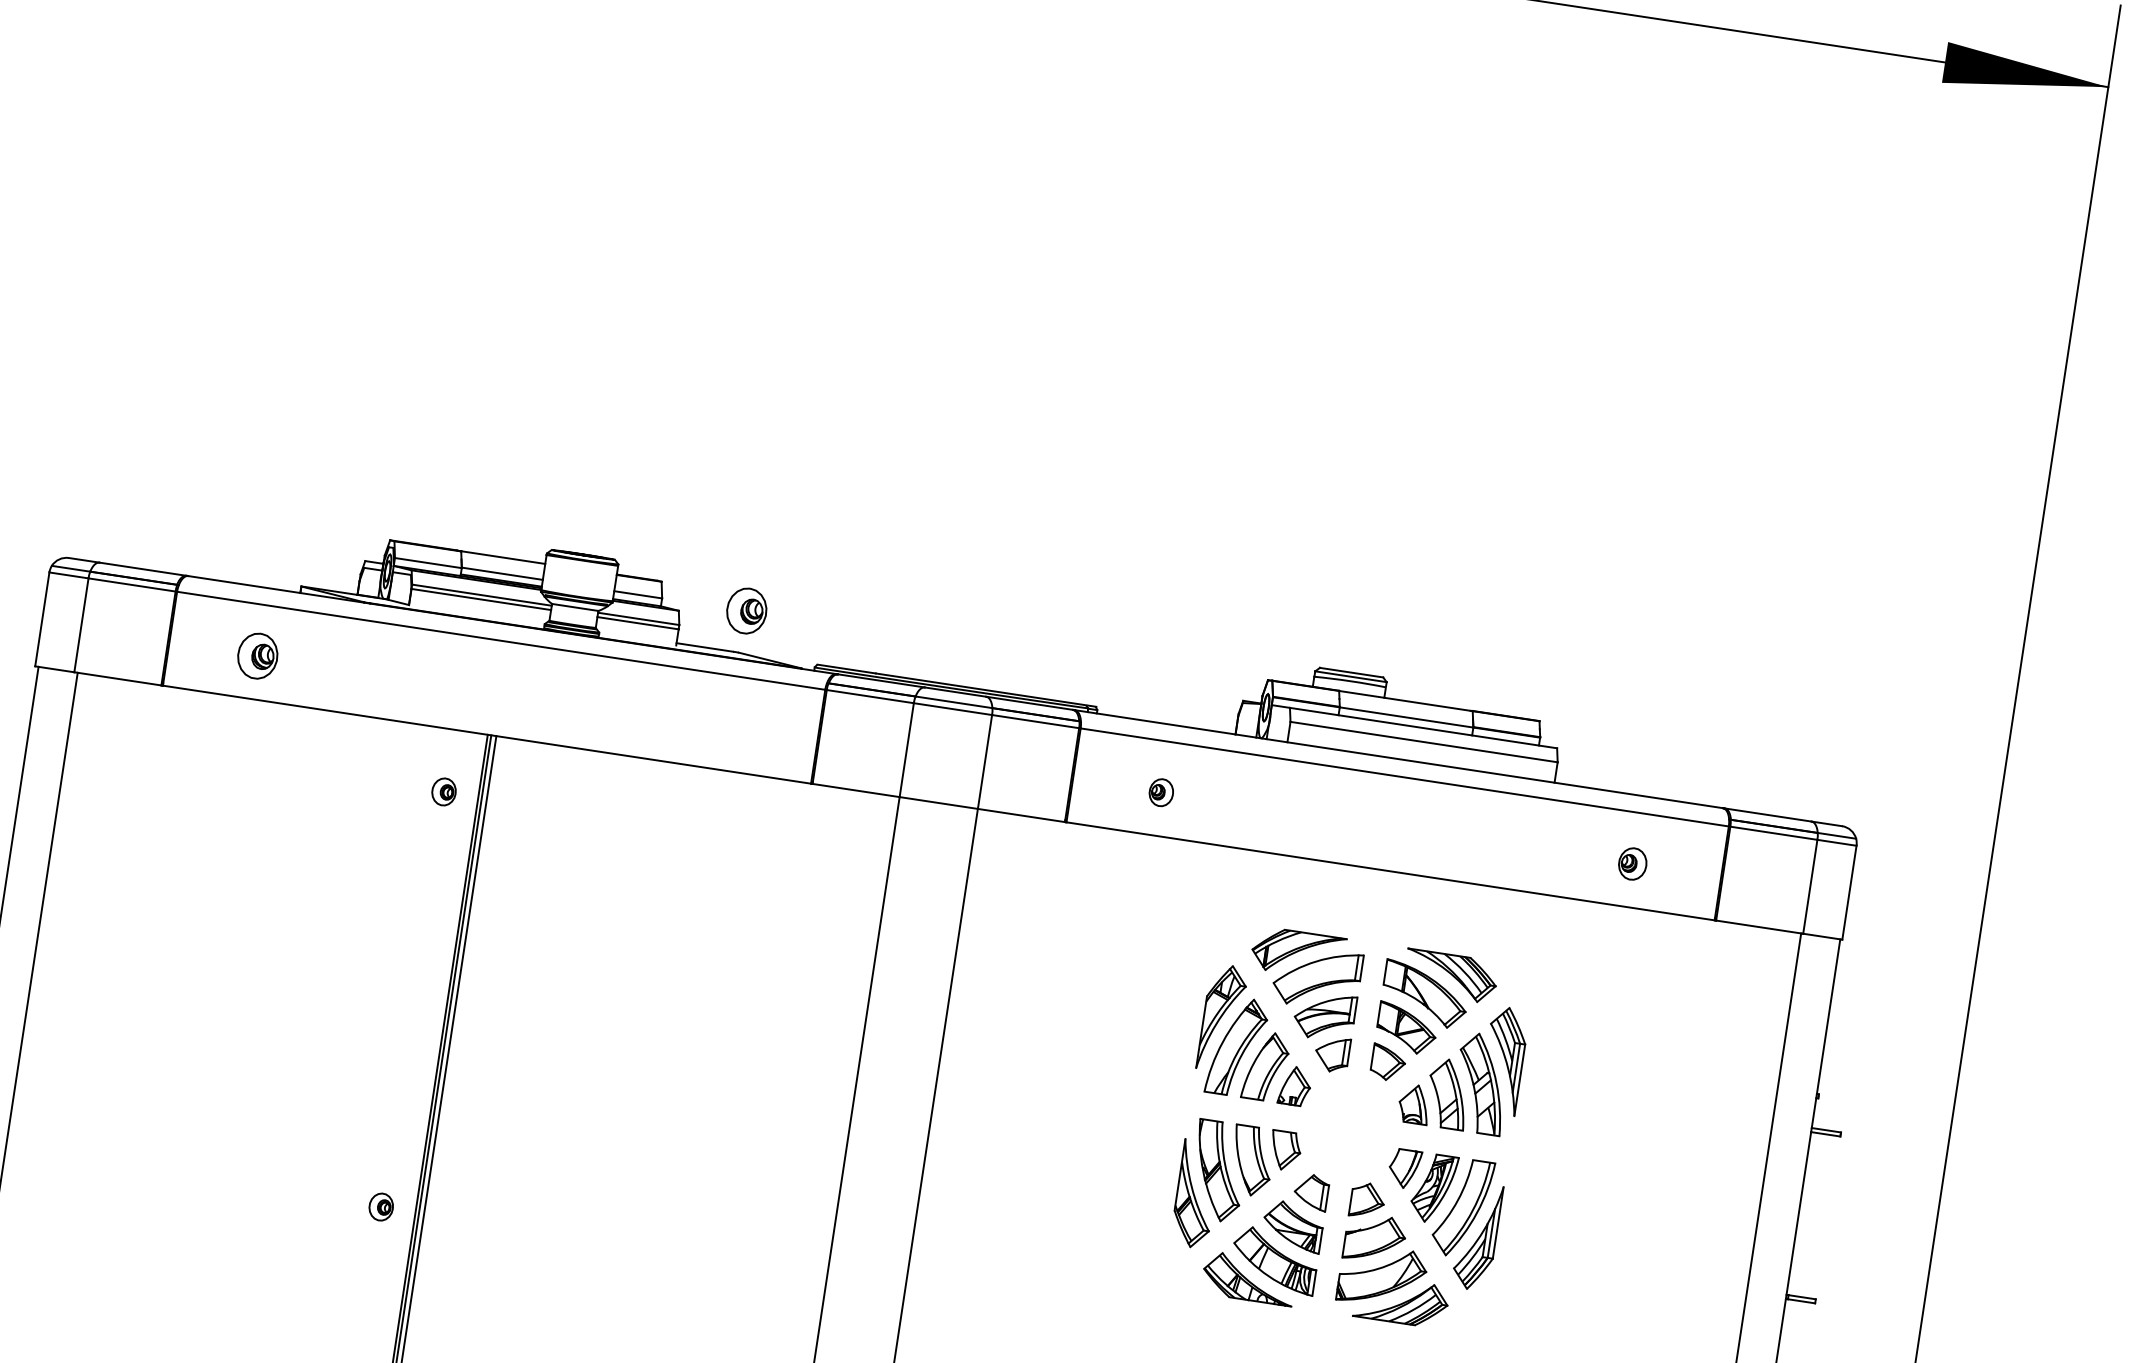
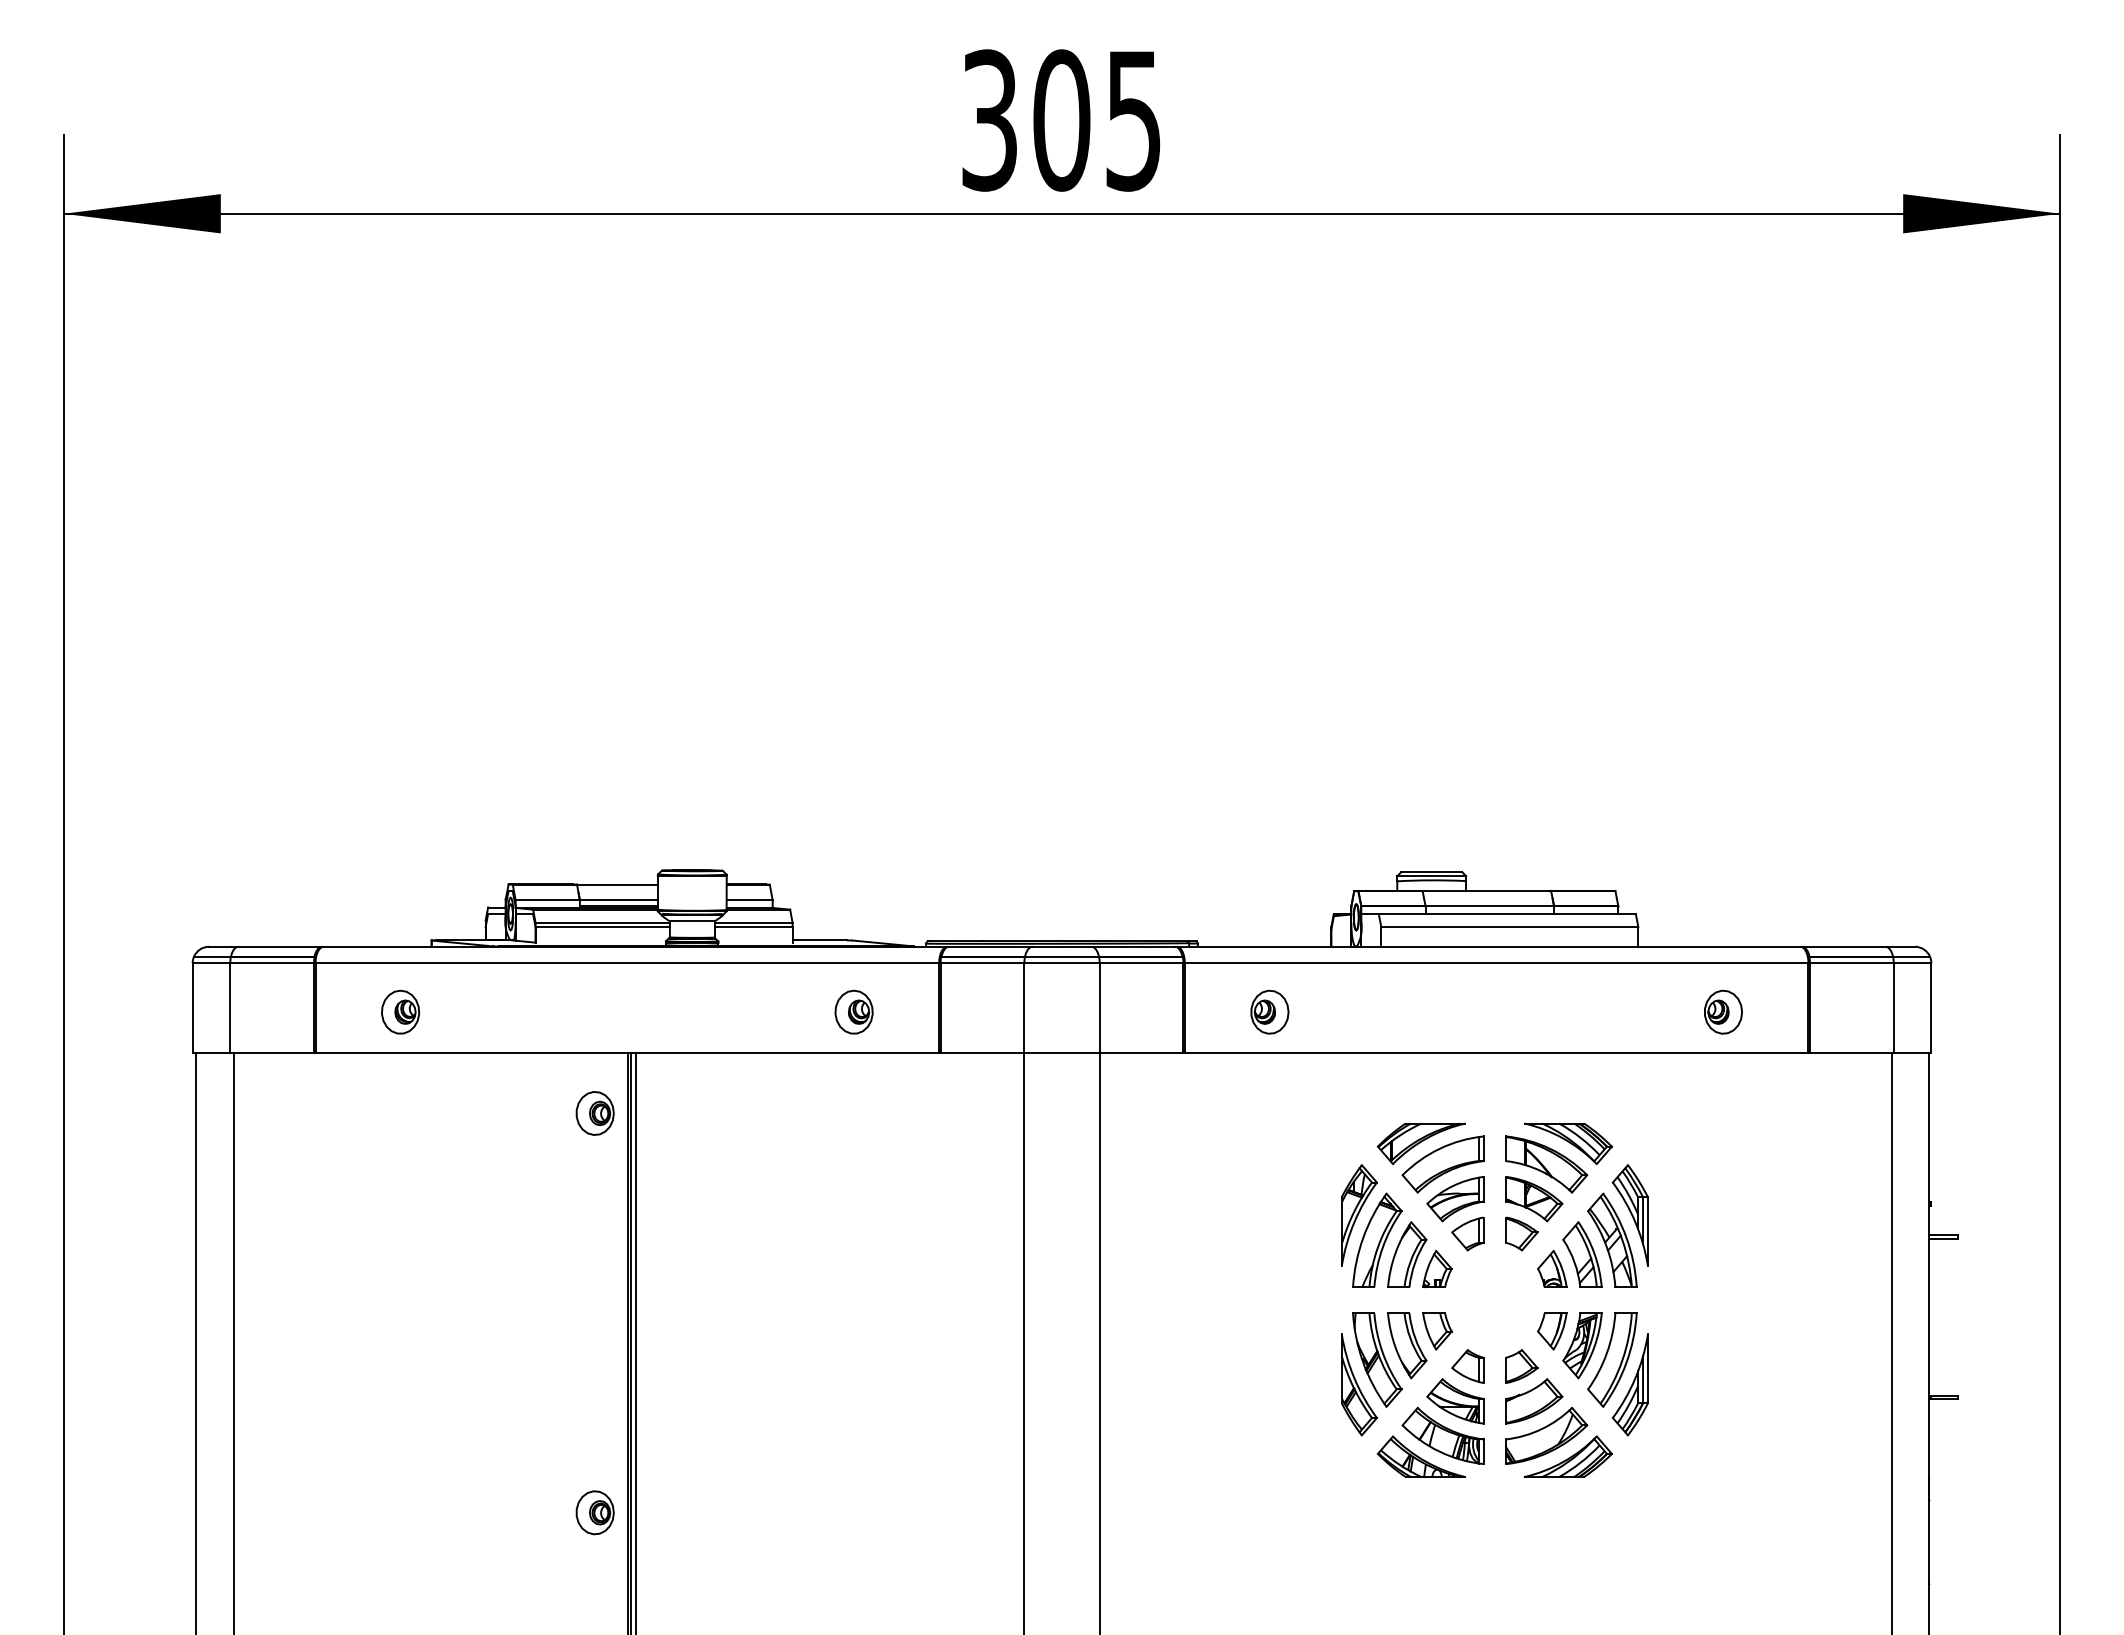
part: (746, 610) -> (853, 1011), moved
part: (443, 791) -> (594, 1113), size x1.67
part: (1161, 791) -> (1269, 1011), size x1.67
part: (1632, 863) -> (1723, 1011), size x1.43
part: (380, 1206) -> (594, 1512), size x1.67

